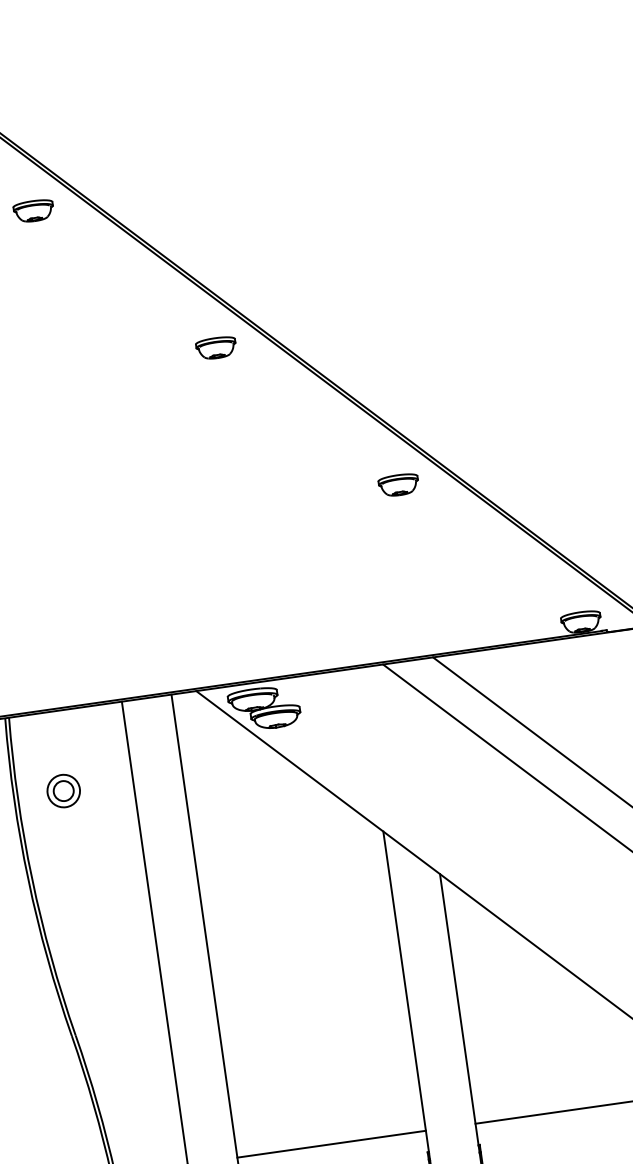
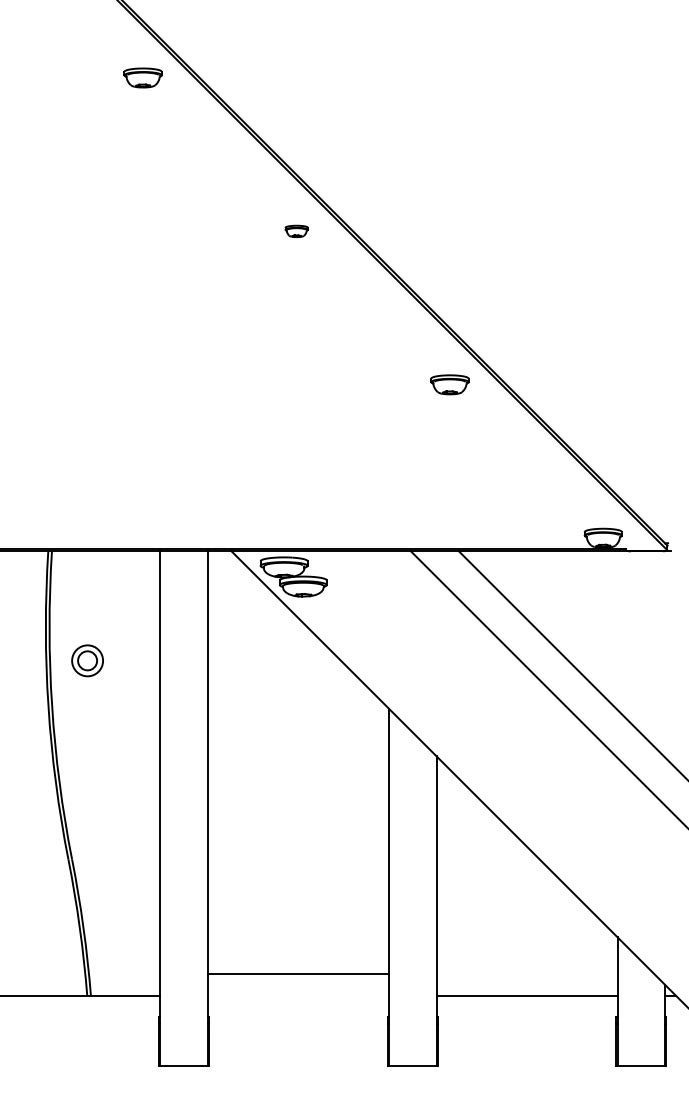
part: (216, 348) -> (296, 231), size x0.6
part: (63, 790) -> (87, 660), moved
line: (330, 1144) -> (297, 974), moved

